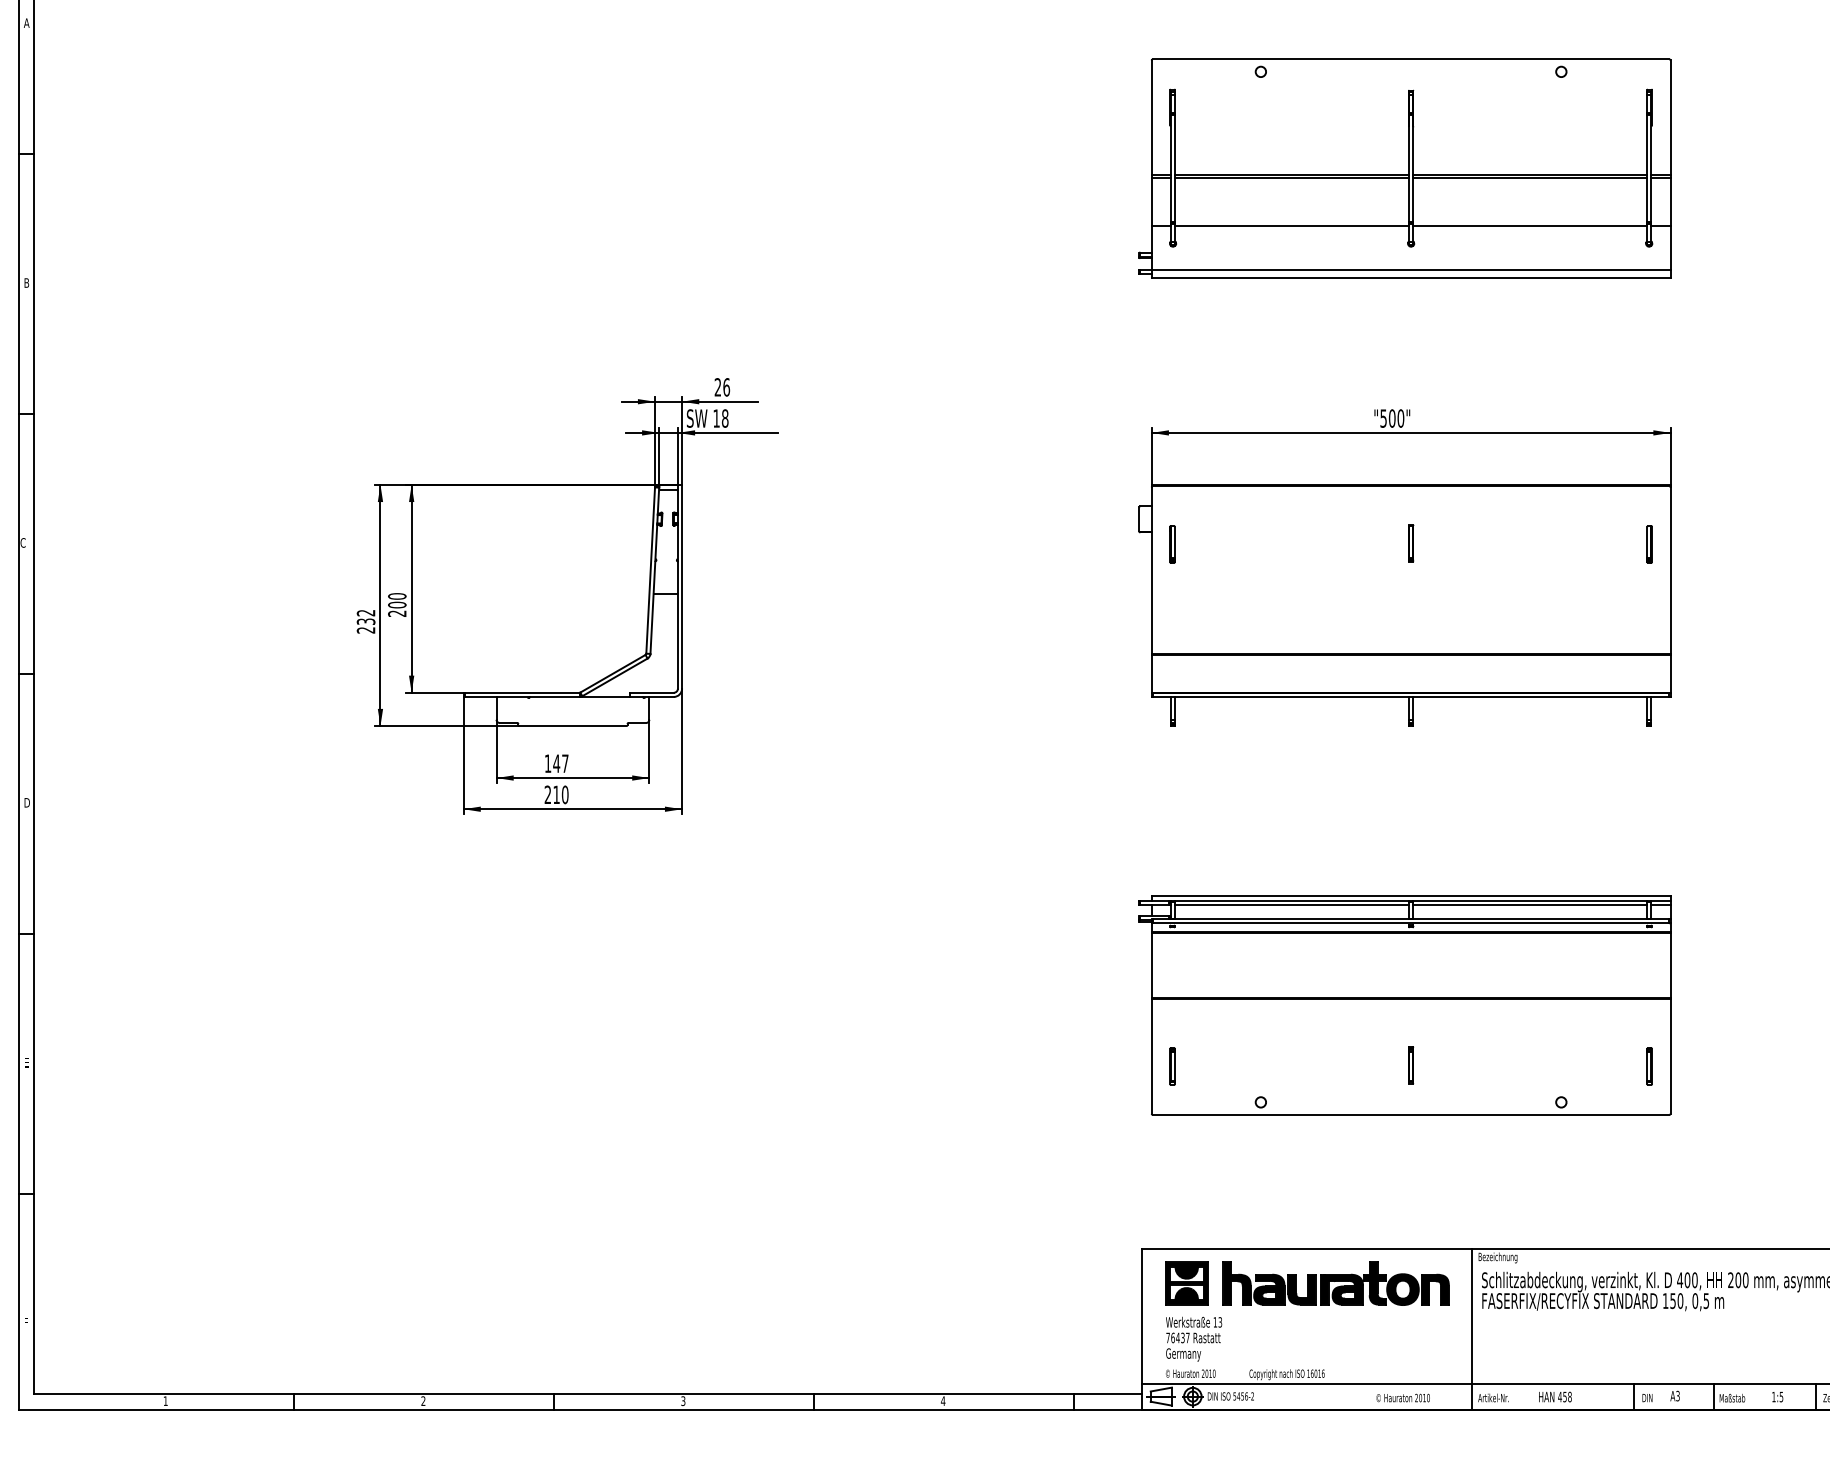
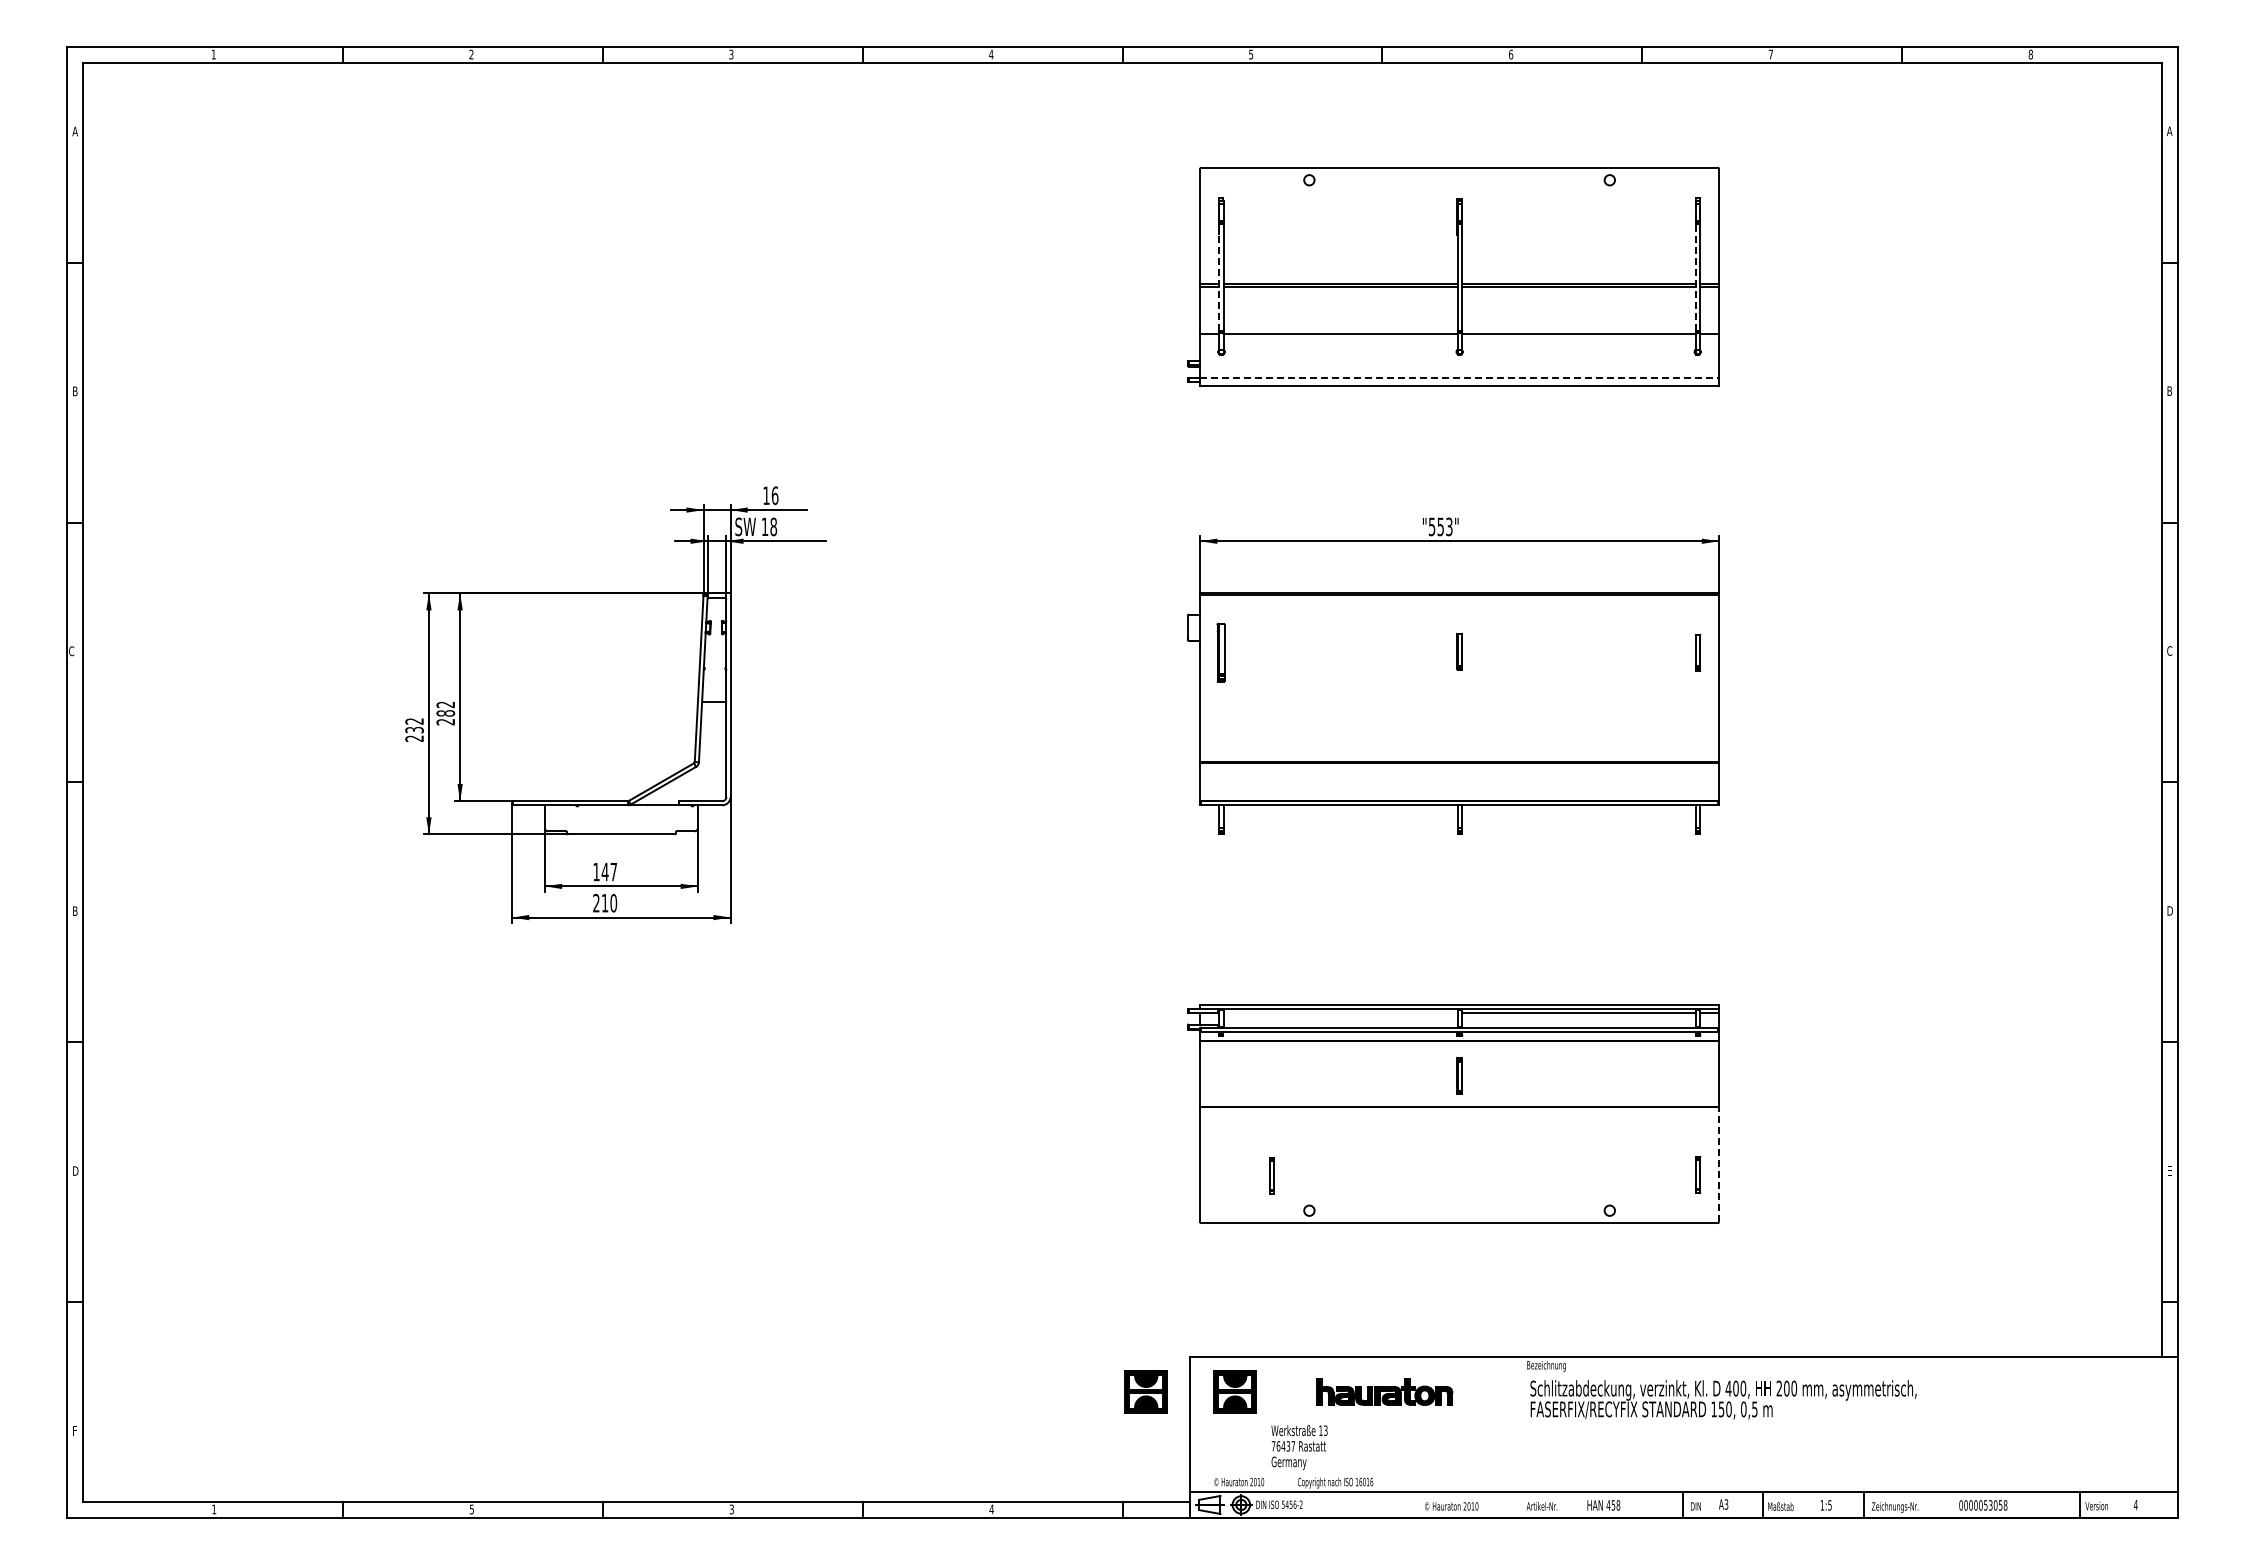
line: (1171, 169) -> (1219, 277), solid -> dashed
line: (1647, 169) -> (1695, 277), solid -> dashed
line: (1412, 269) -> (1460, 377), solid -> dashed
text: (718, 387) -> (766, 495), 26 -> 16
text: (1396, 418) -> (1444, 526), "500" -> "553"
part: (1172, 544) -> (1220, 652), size x1.6
text: (397, 600) -> (445, 708), 200 -> 282
text: (28, 802) -> (76, 910), D -> B
line: (1292, 905) -> (1340, 1013), removed
line: (1670, 1056) -> (1718, 1164), solid -> dashed
text: (27, 1062) -> (75, 1170), E -> D
part: (1411, 1065) -> (1459, 1075), moved
part: (1172, 1066) -> (1271, 1175), moved
part: (1097, 1283) -> (1145, 1391), added
part: (1336, 1284) -> (1384, 1392), size x0.6
line: (1472, 1328) -> (1520, 1436), removed
text: (1194, 1339) -> (1299, 1447), moved
text: (423, 1401) -> (471, 1509), 2 -> 5

